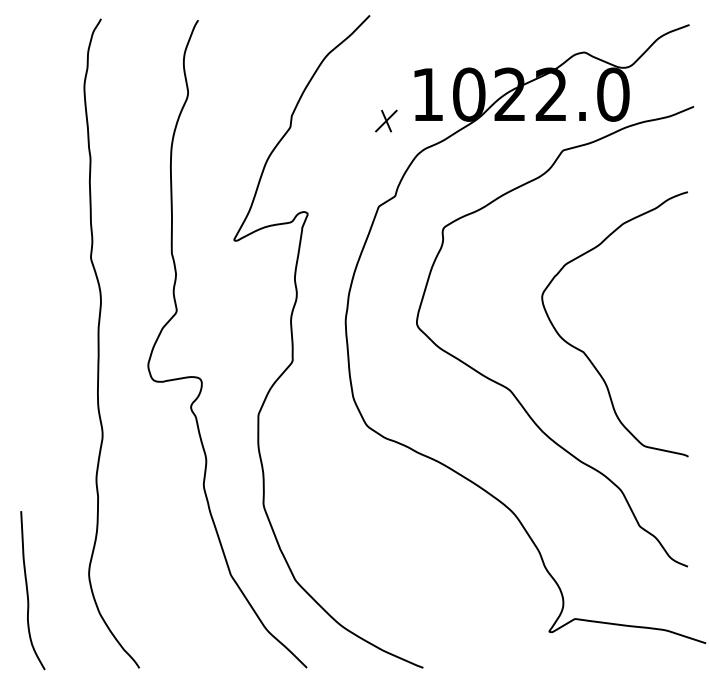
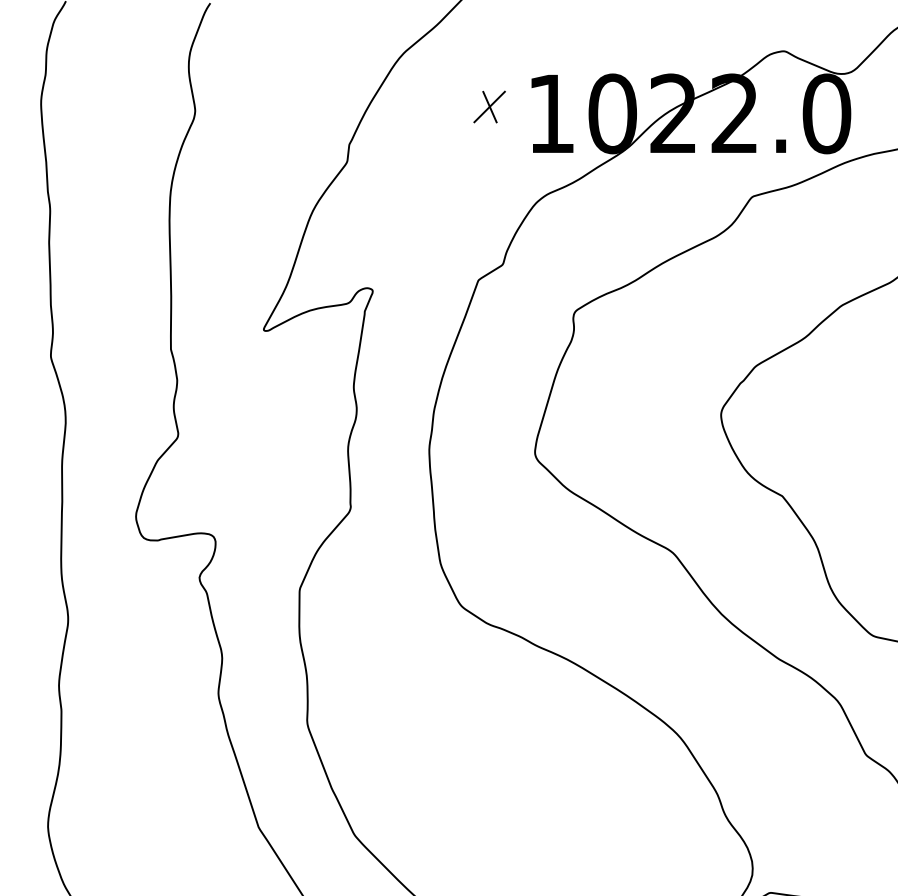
part: (386, 120) -> (489, 106), moved

